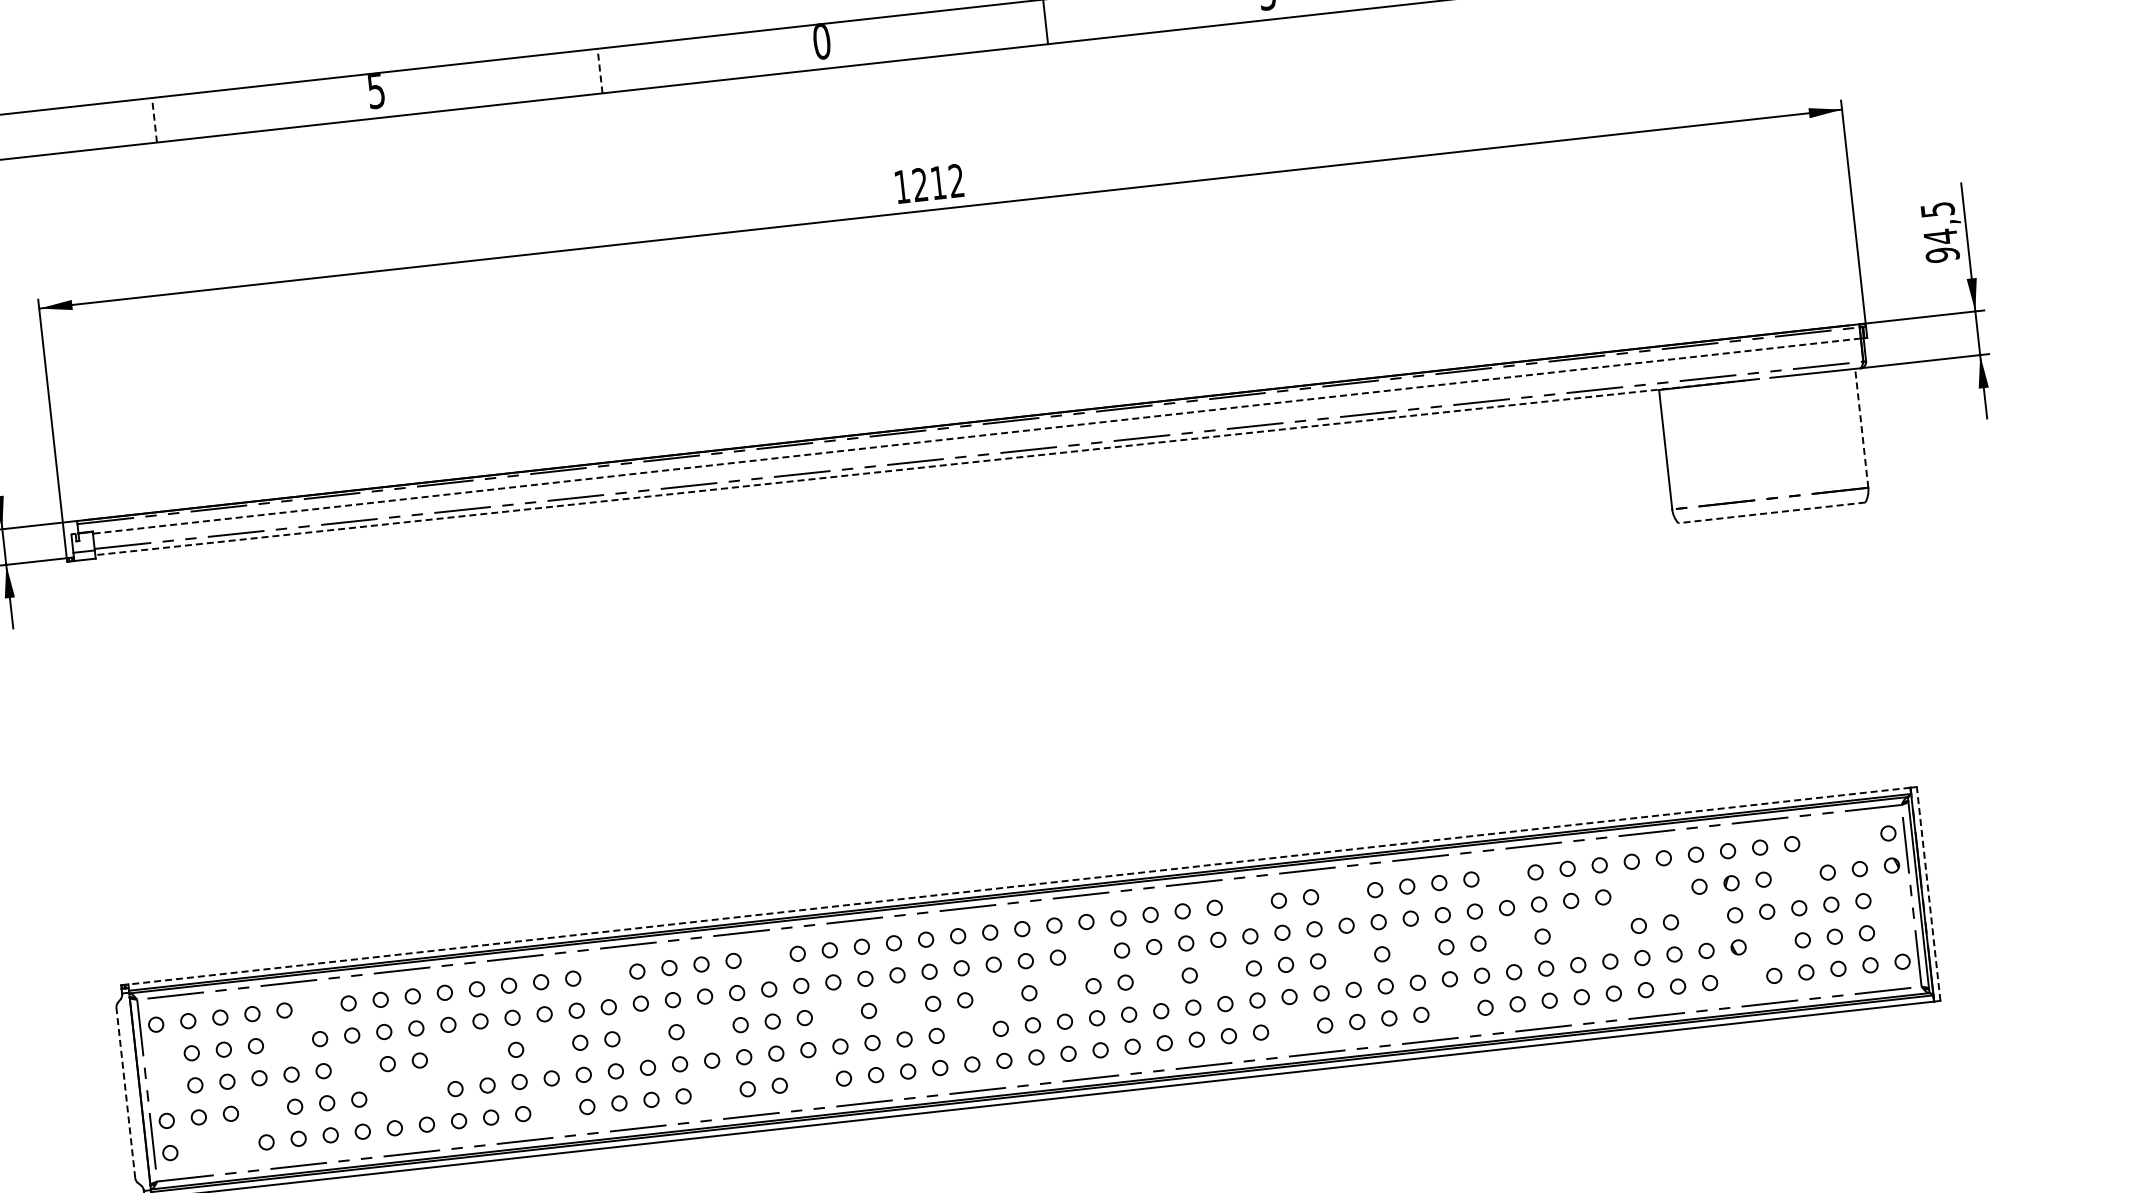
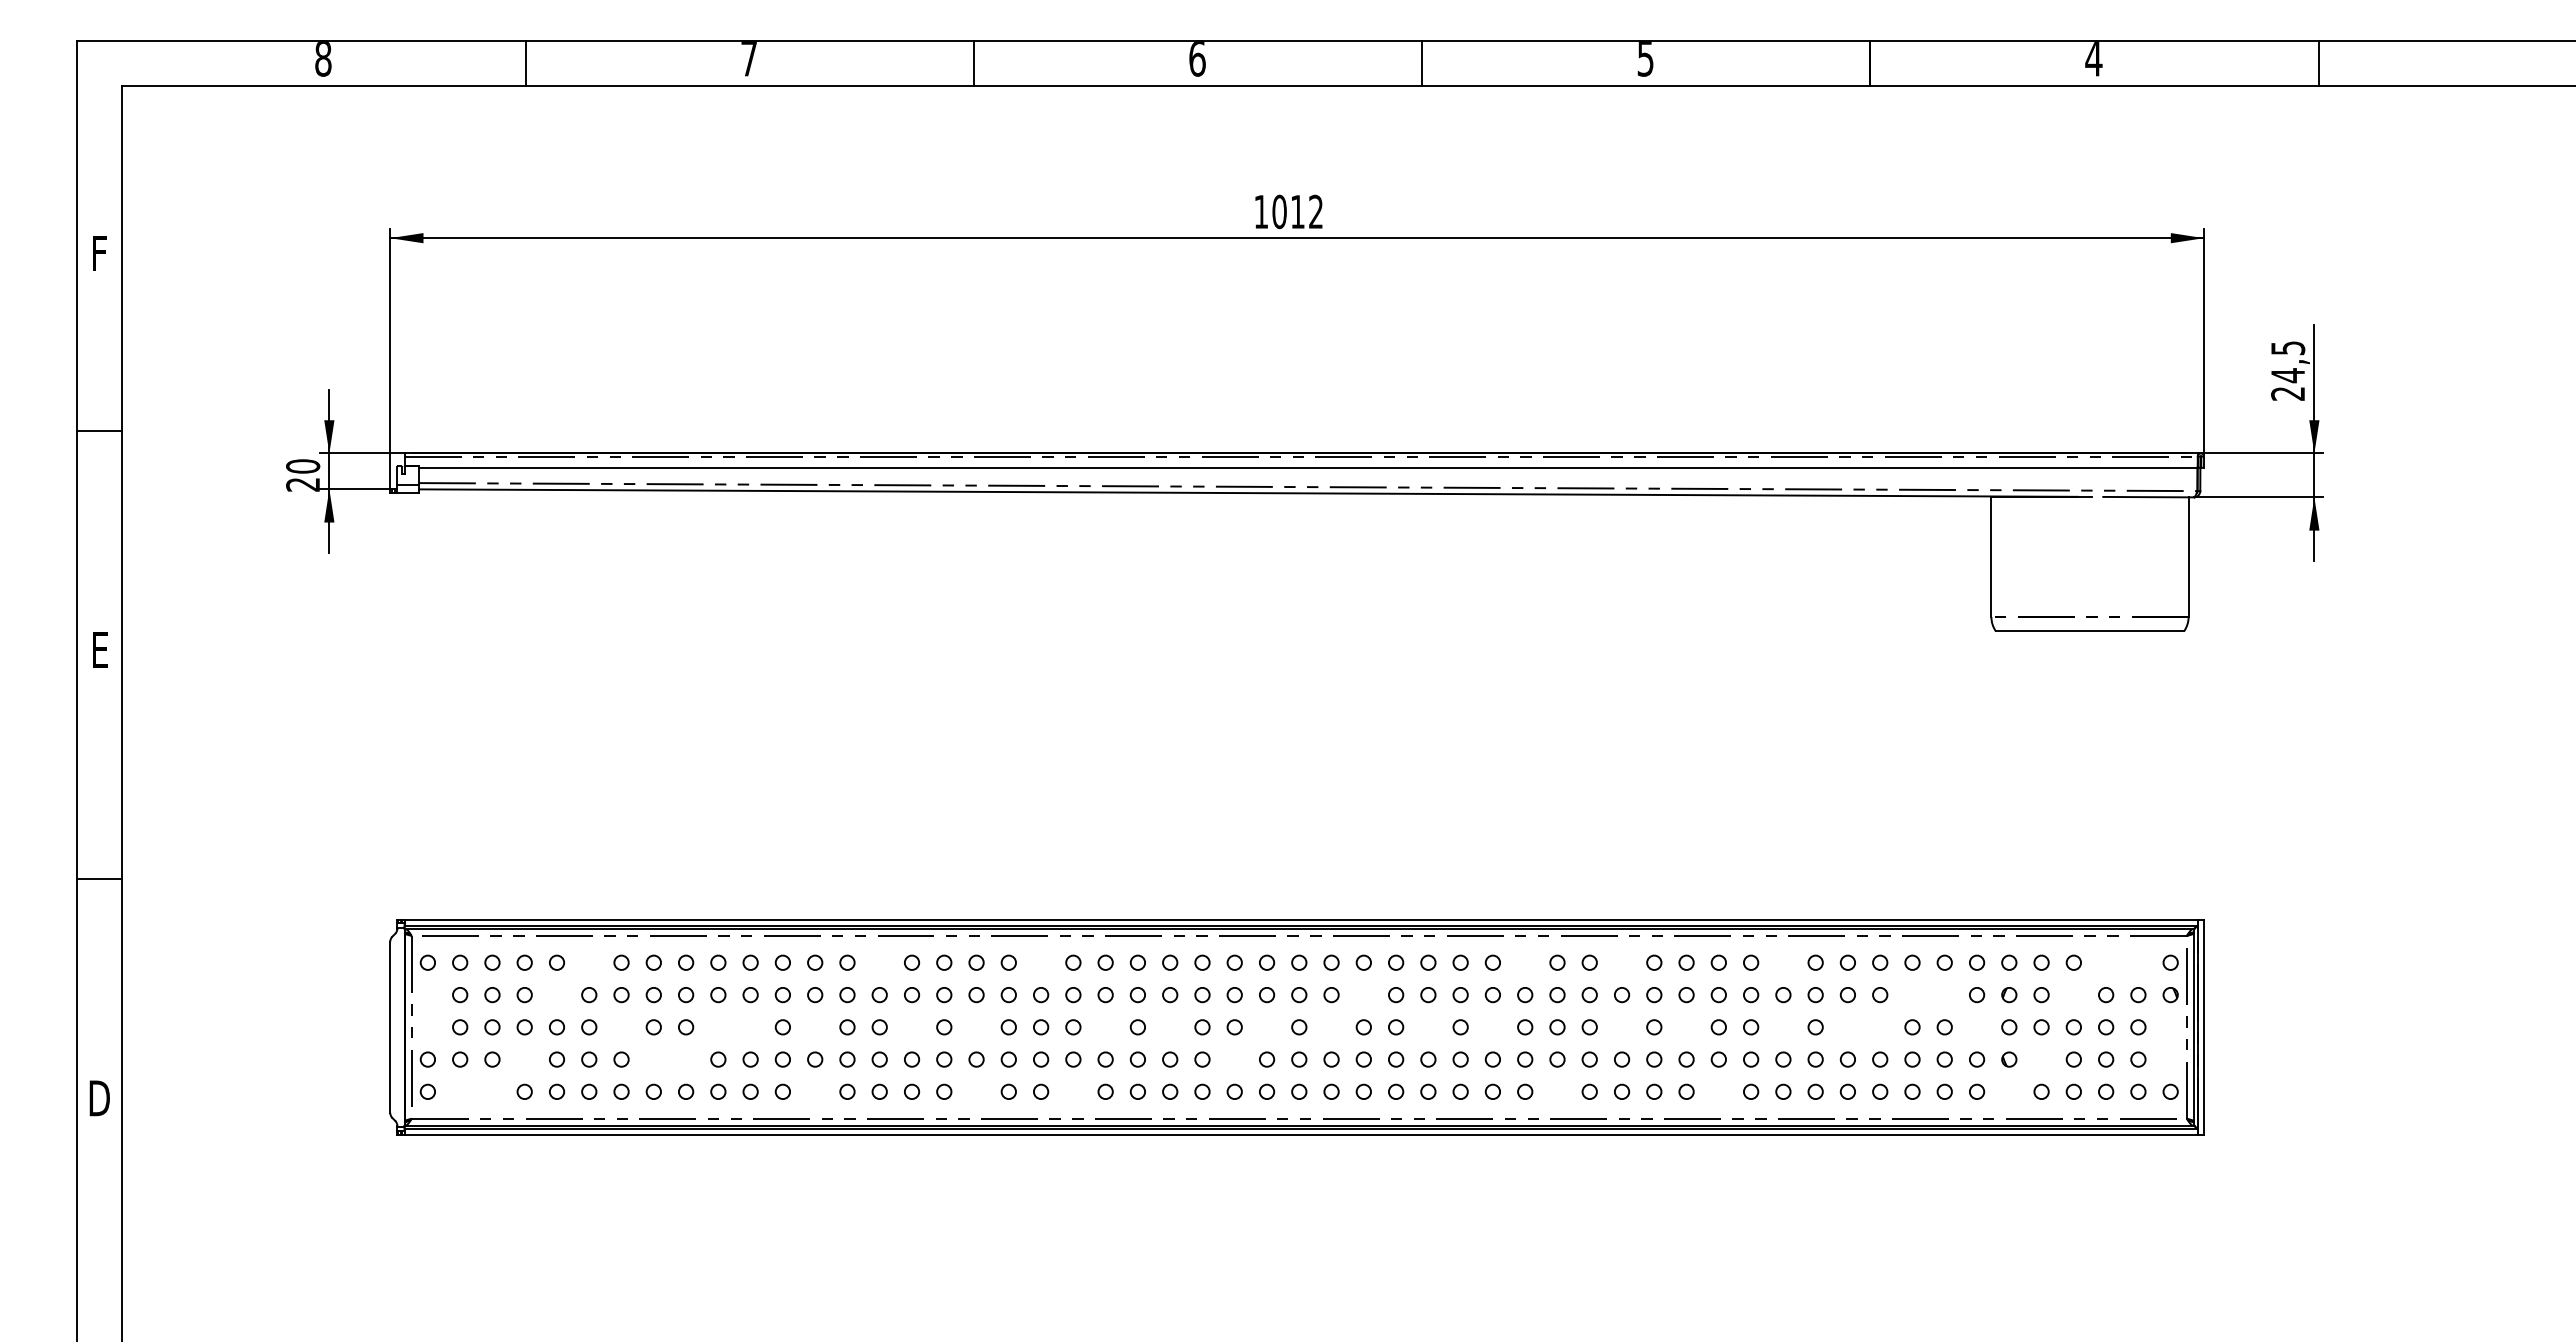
text: (822, 42) -> (1197, 59), 0 -> 6
line: (599, 70) -> (973, 63), dashed -> solid
text: (375, 91) -> (748, 59), 5 -> 7
line: (154, 120) -> (525, 63), dashed -> solid
text: (920, 184) -> (1279, 211), 1212 -> 1012
text: (1943, 254) -> (2288, 393), 94,5 -> 24,5
line: (1861, 428) -> (2188, 557), dashed -> solid
line: (976, 435) -> (1307, 467), dashed -> solid
line: (920, 468) -> (1248, 493), dashed -> solid
line: (1771, 513) -> (2089, 631), dashed -> solid
line: (1018, 885) -> (1300, 919), dashed -> solid
line: (1929, 894) -> (2204, 1027), dashed -> solid
line: (126, 1093) -> (390, 1027), dashed -> solid

